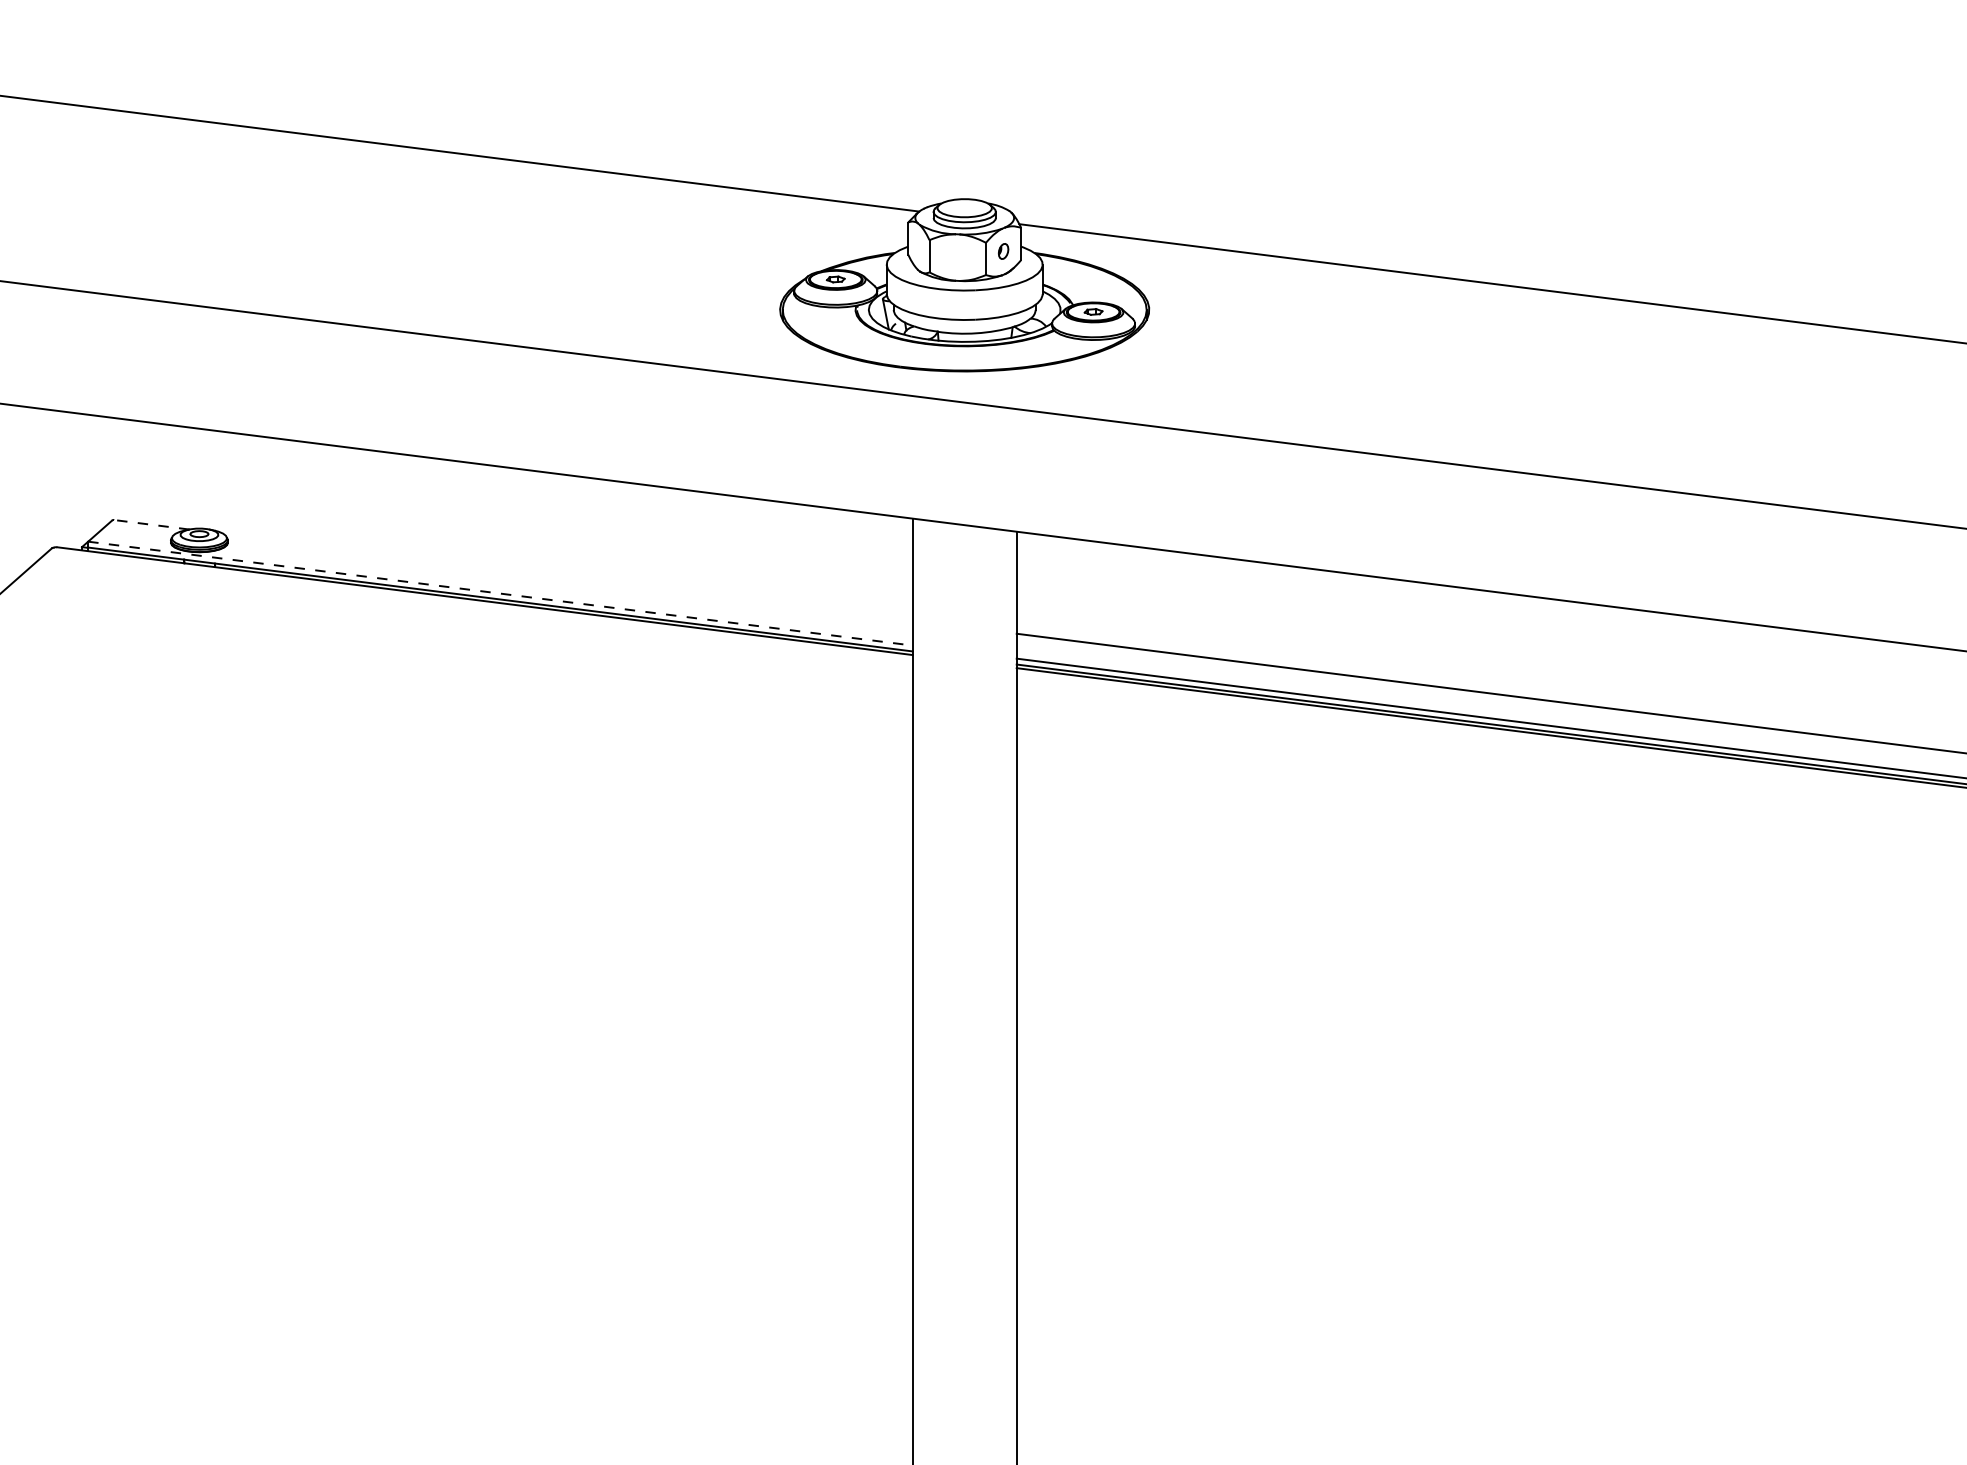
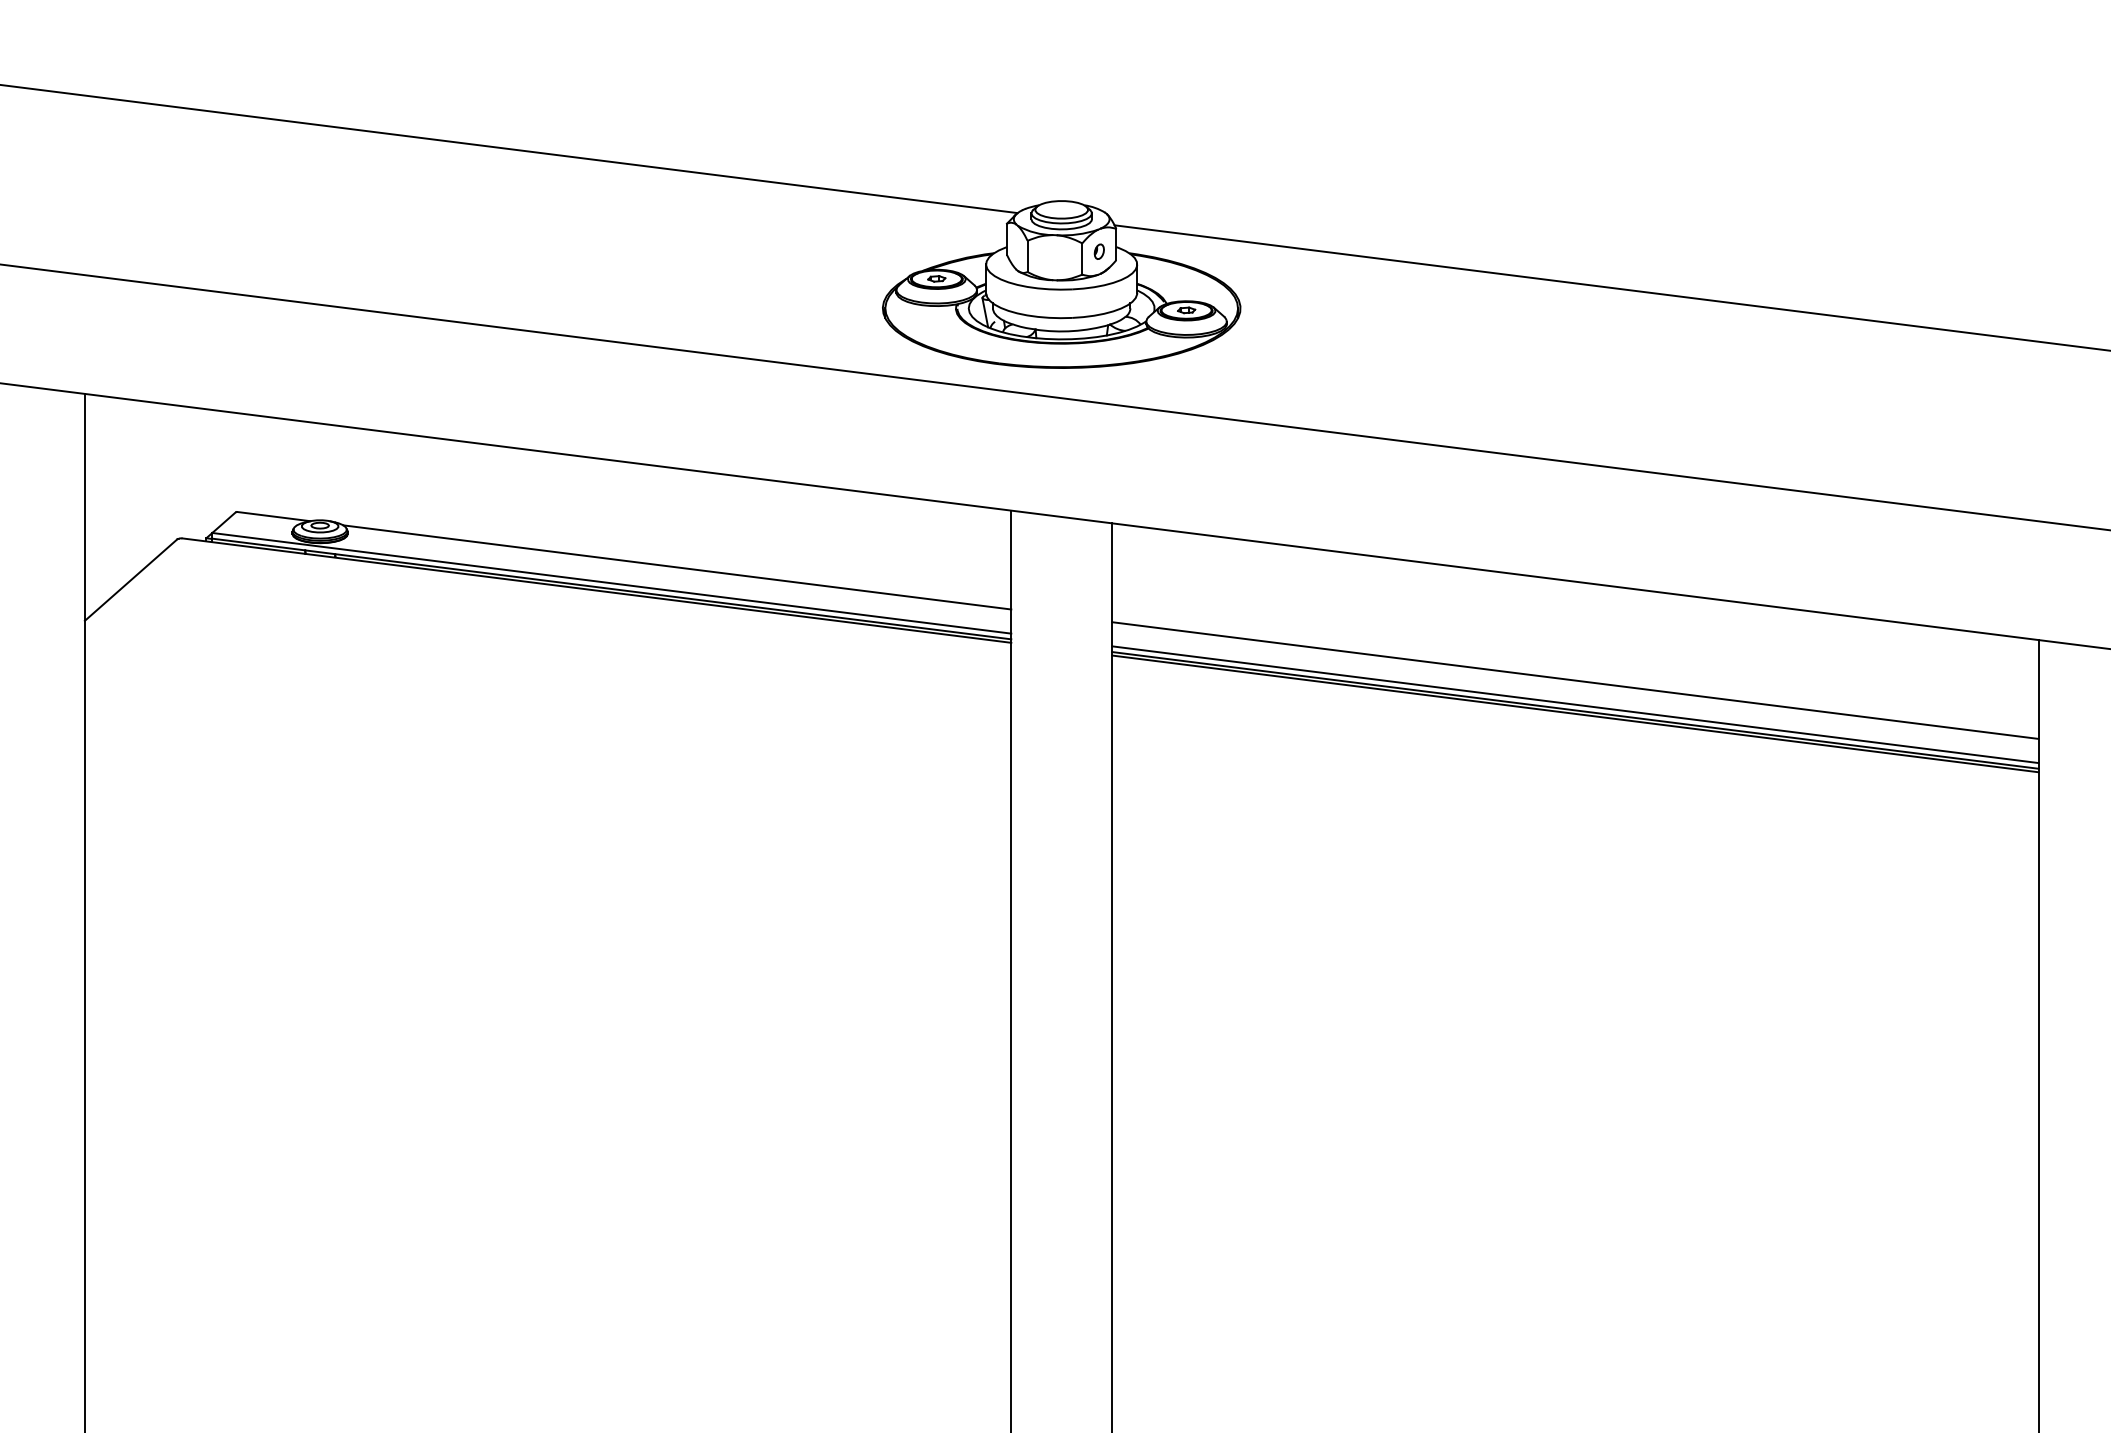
line: (151, 524) -> (273, 516), dashed -> solid
line: (568, 577) -> (677, 567), added
line: (500, 593) -> (611, 583), dashed -> solid

